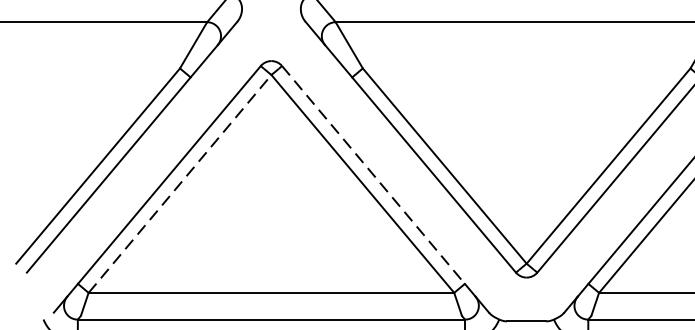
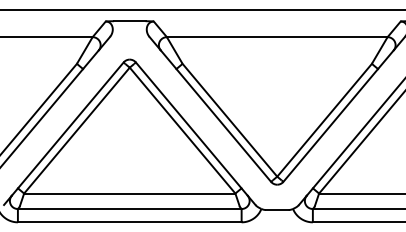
line: (374, 175) -> (189, 125), dashed -> solid
line: (180, 183) -> (77, 130), dashed -> solid

